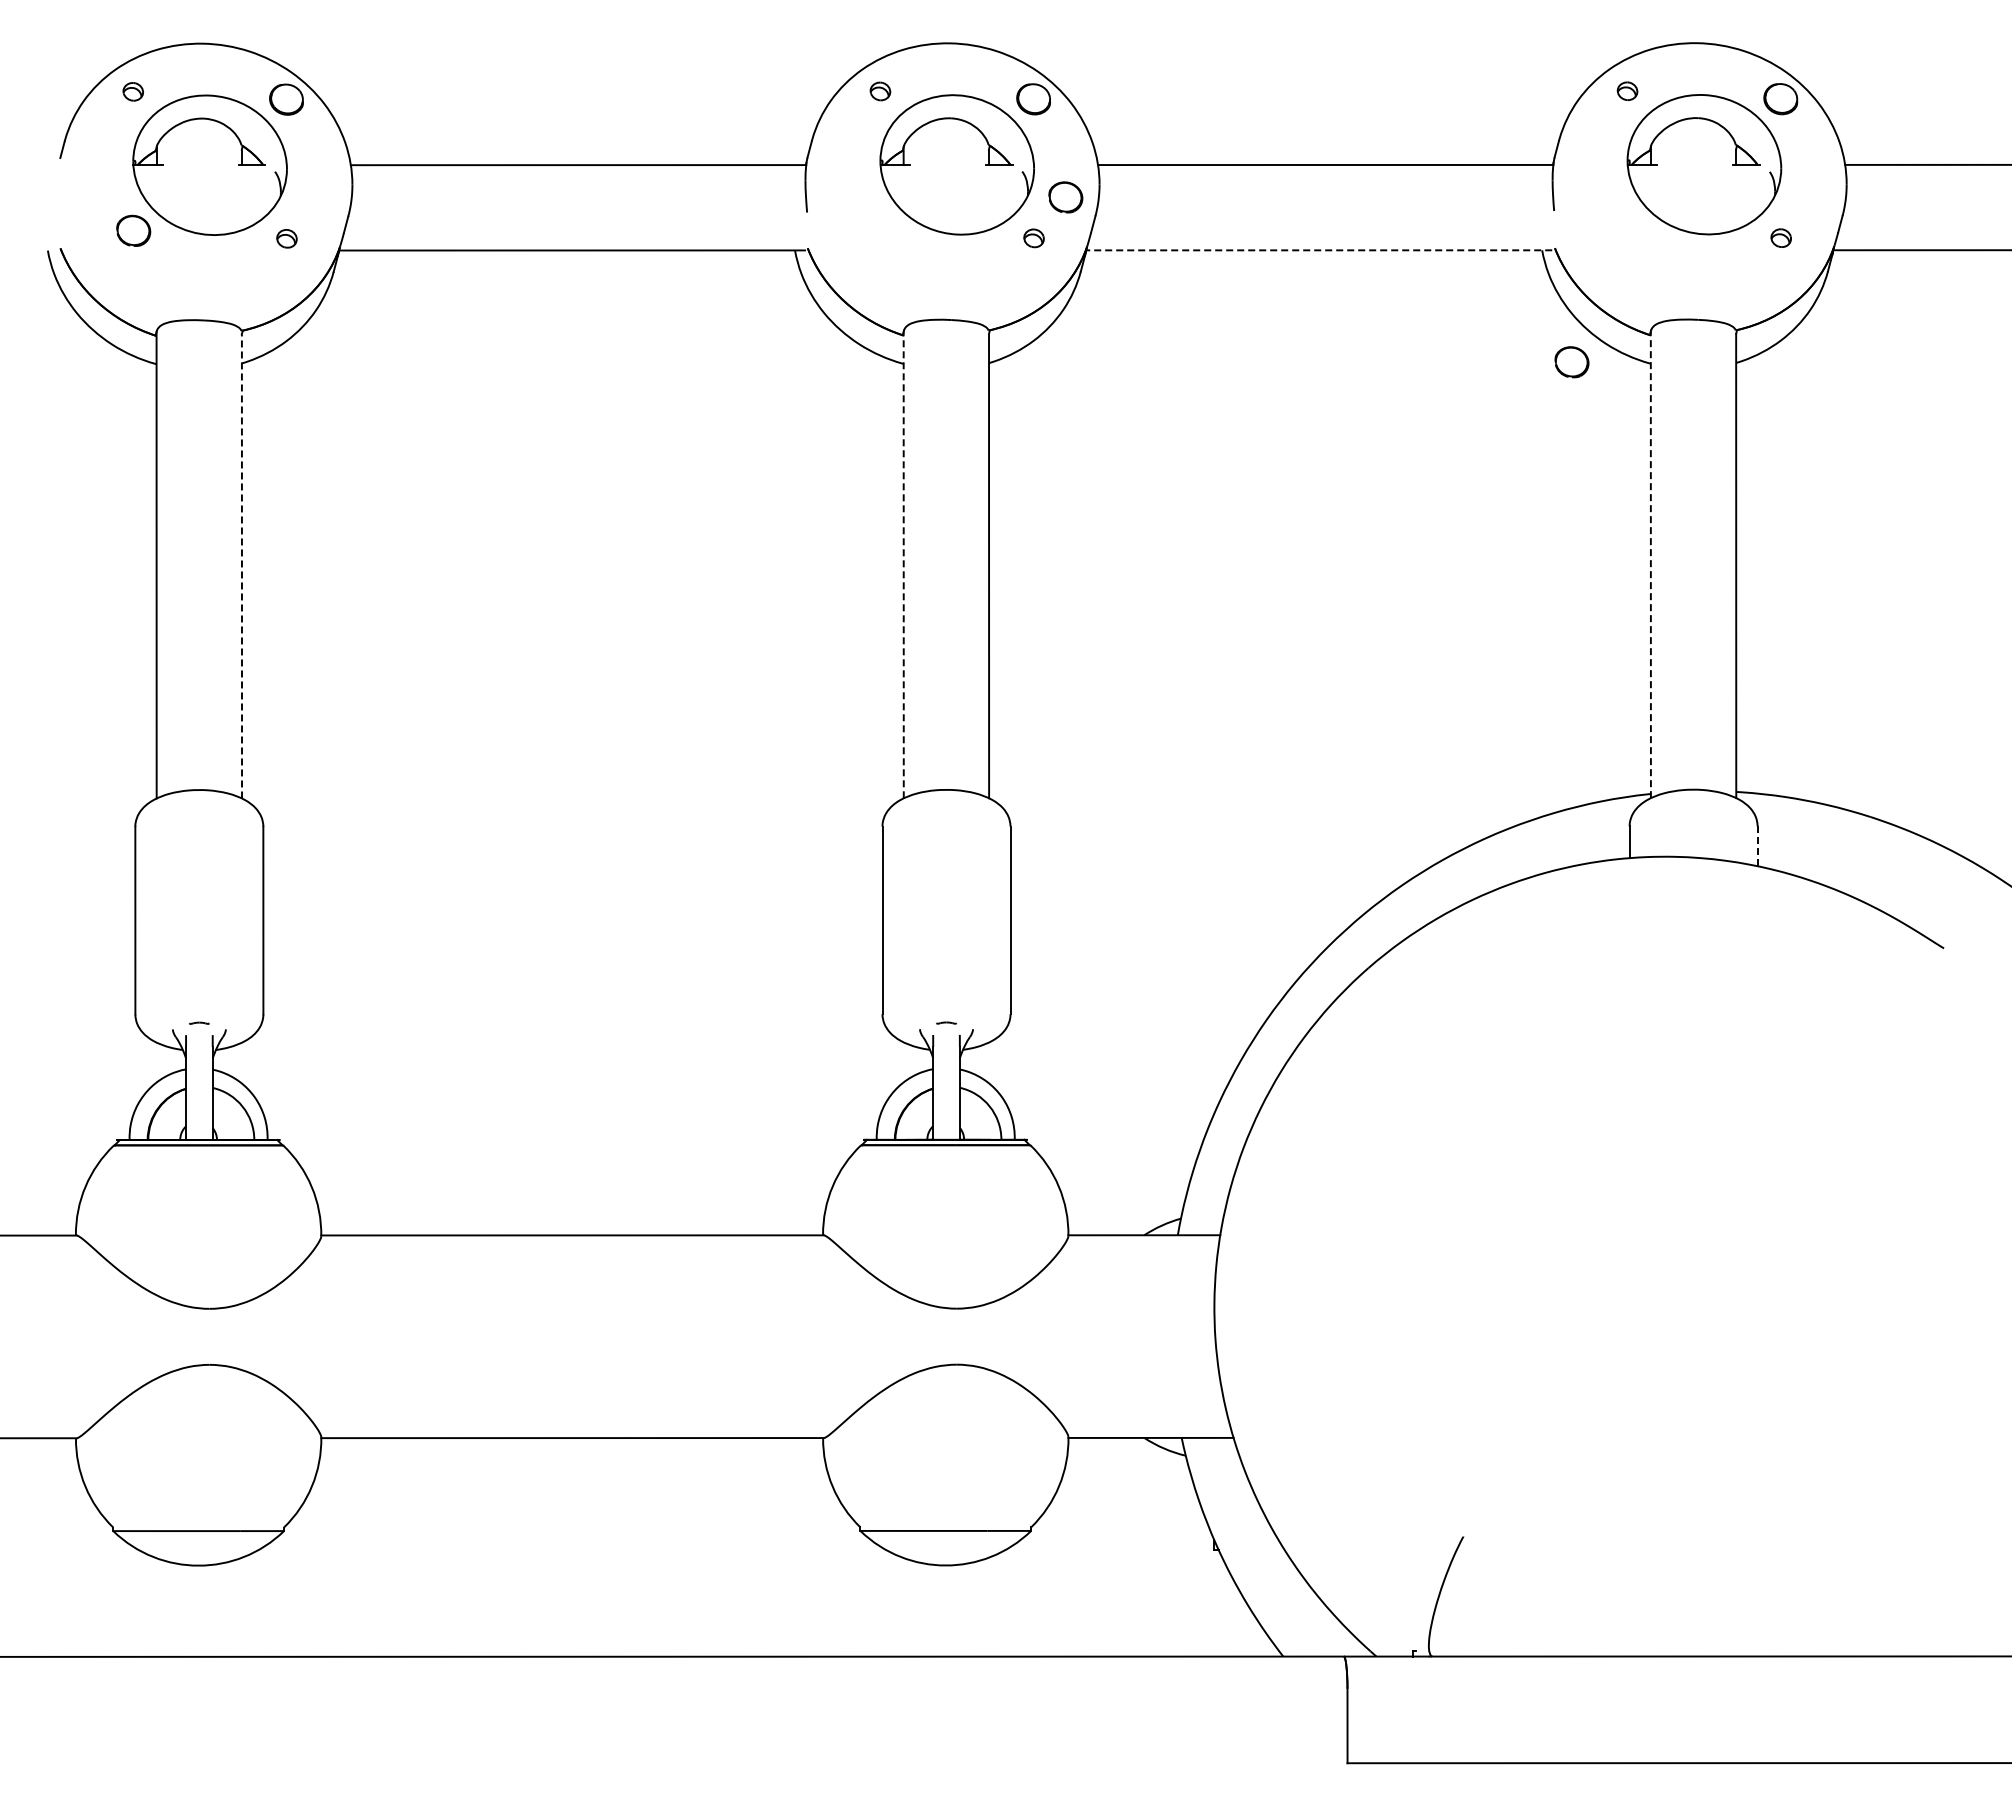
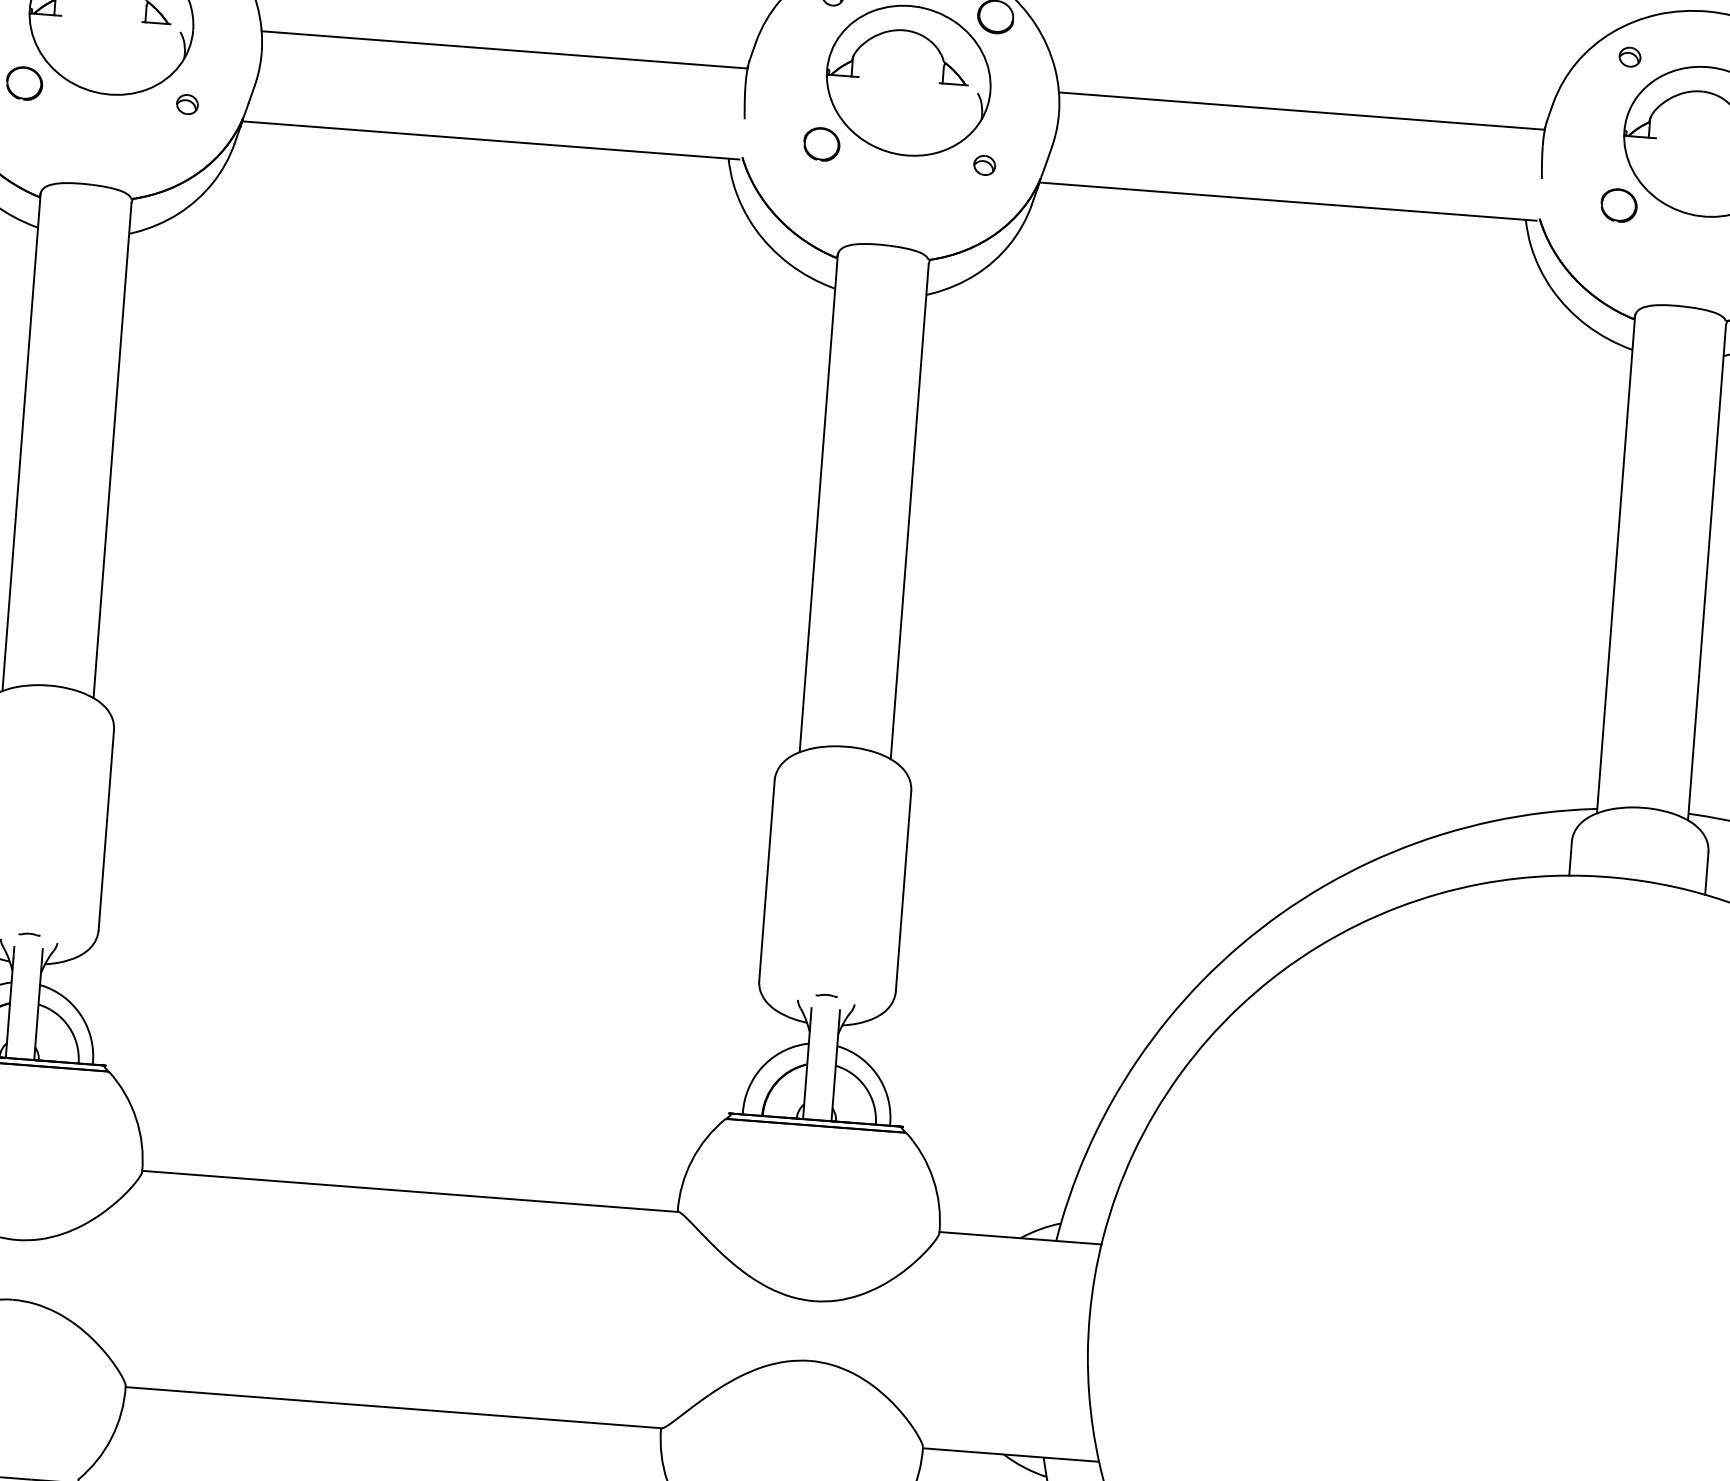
part: (1065, 197) -> (821, 144), moved
line: (1318, 250) -> (1287, 201), dashed -> solid
part: (1571, 362) -> (1618, 205), moved
line: (903, 564) -> (818, 502), dashed -> solid
line: (1650, 564) -> (1615, 564), dashed -> solid
line: (241, 566) -> (112, 450), dashed -> solid
line: (1757, 846) -> (1706, 873), dashed -> solid

